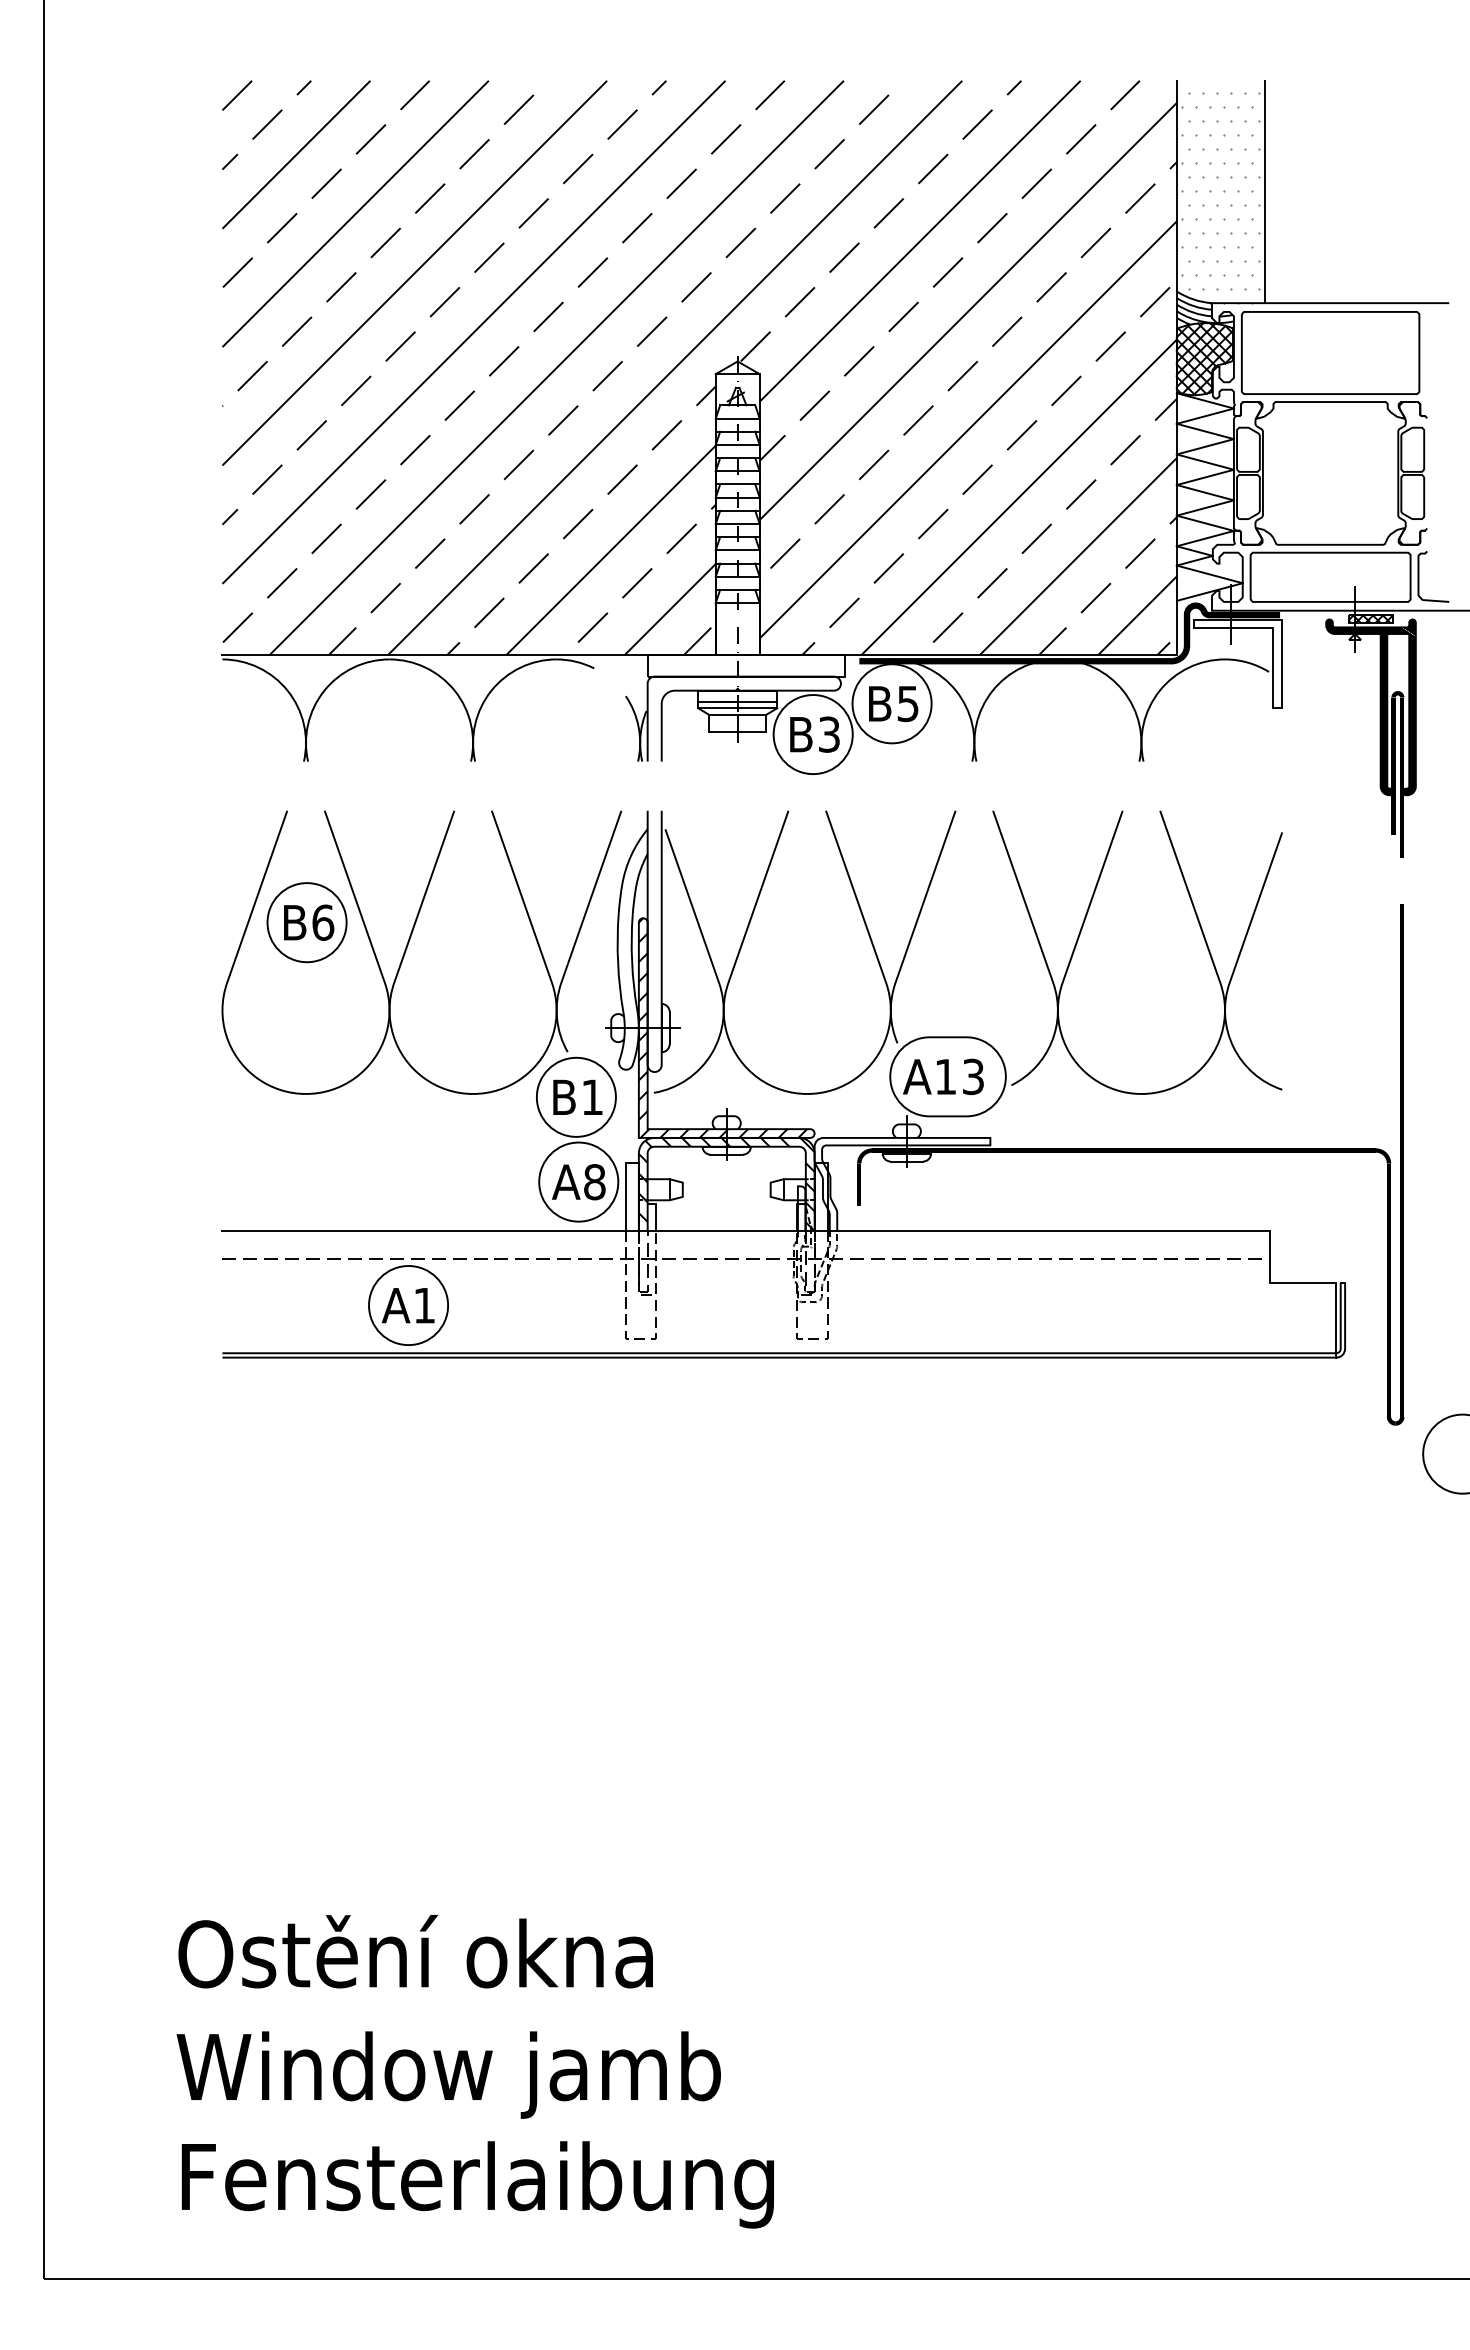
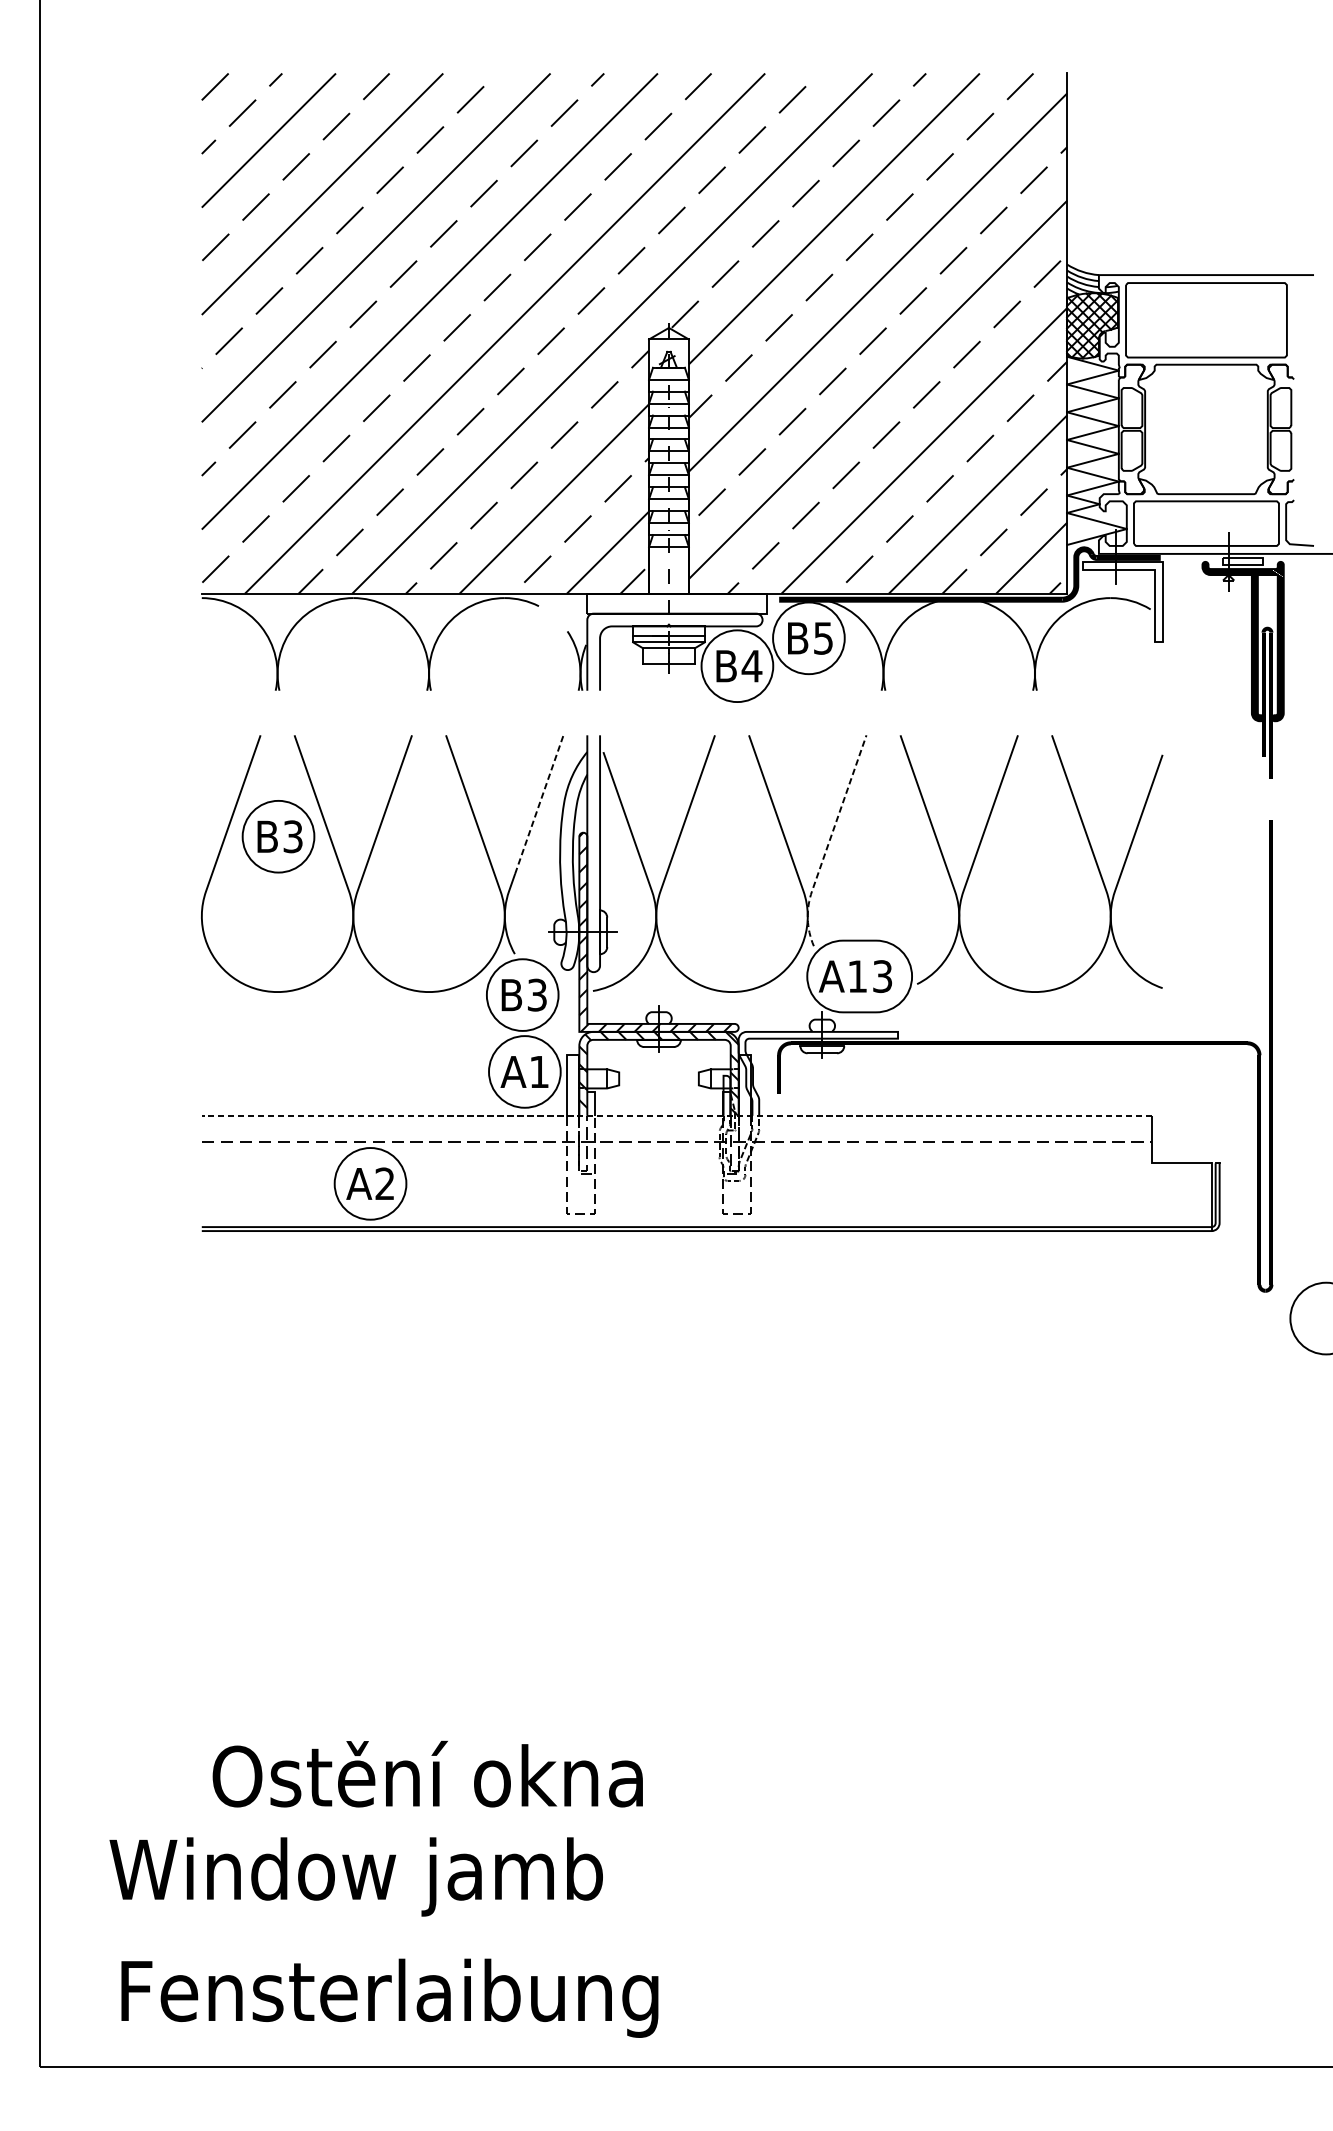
line: (1264, 191) -> (1146, 173), removed
hatch: (1219, 197) -> (1105, 179), removed
hatch: (1370, 619) -> (1242, 561), removed
text: (828, 734) -> (751, 666), B3 -> B4
line: (594, 887) -> (539, 804), solid -> dashed
text: (323, 922) -> (293, 836), B6 -> B3
line: (913, 930) -> (828, 843), solid -> dashed
text: (592, 1097) -> (537, 995), B1 -> B3
text: (594, 1182) -> (539, 1072), A8 -> A1
line: (746, 1230) -> (676, 1115), solid -> dashed
text: (424, 1305) -> (385, 1183), A1 -> A2
text: (415, 1951) -> (427, 1774), moved
text: (448, 2074) -> (355, 1876), moved
text: (477, 2184) -> (389, 1997), moved

